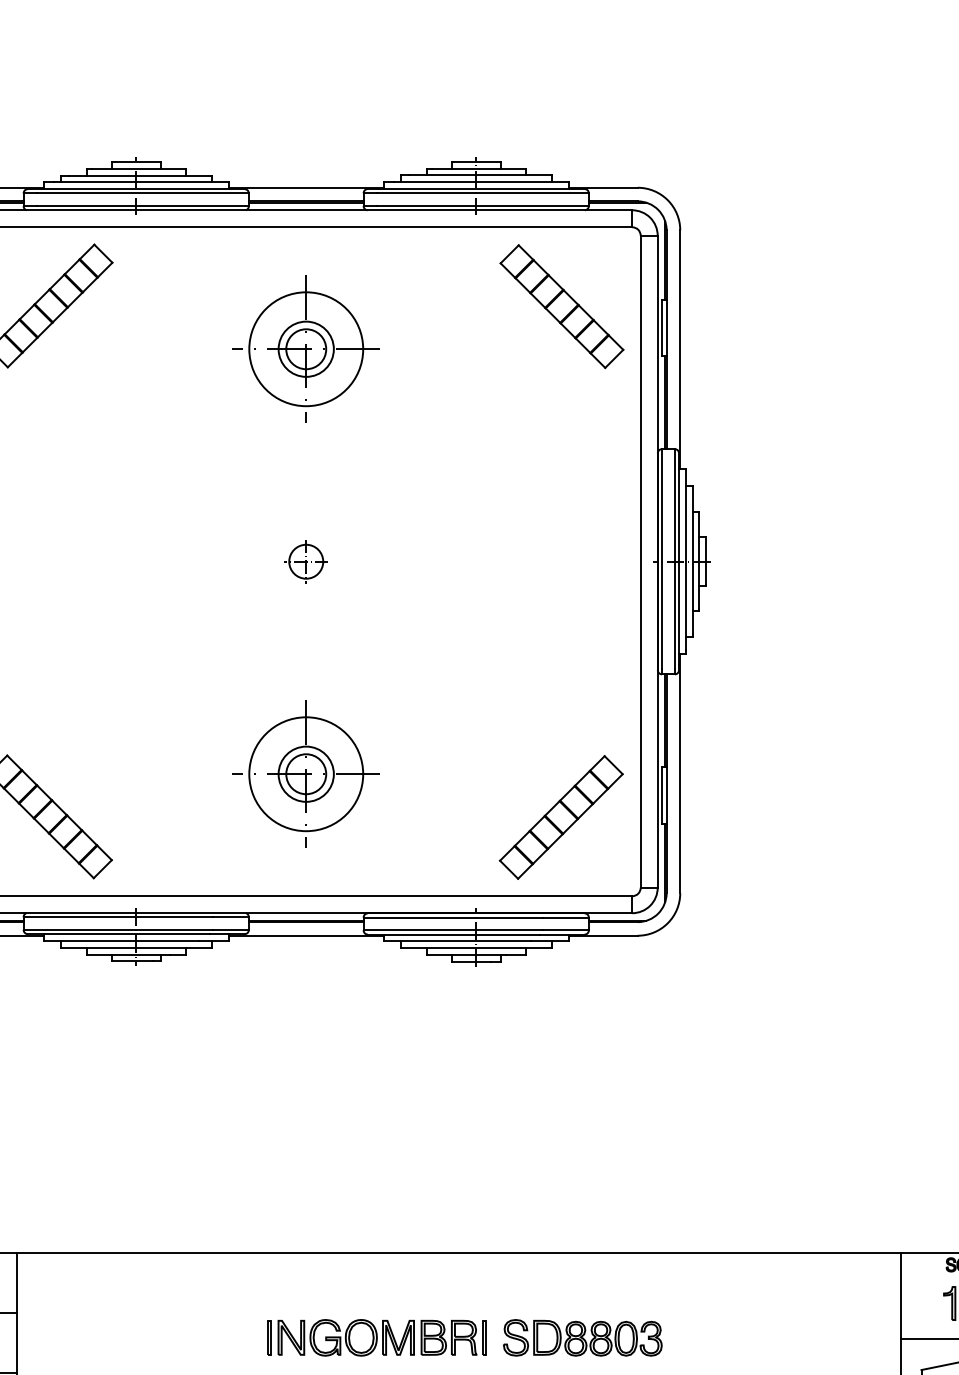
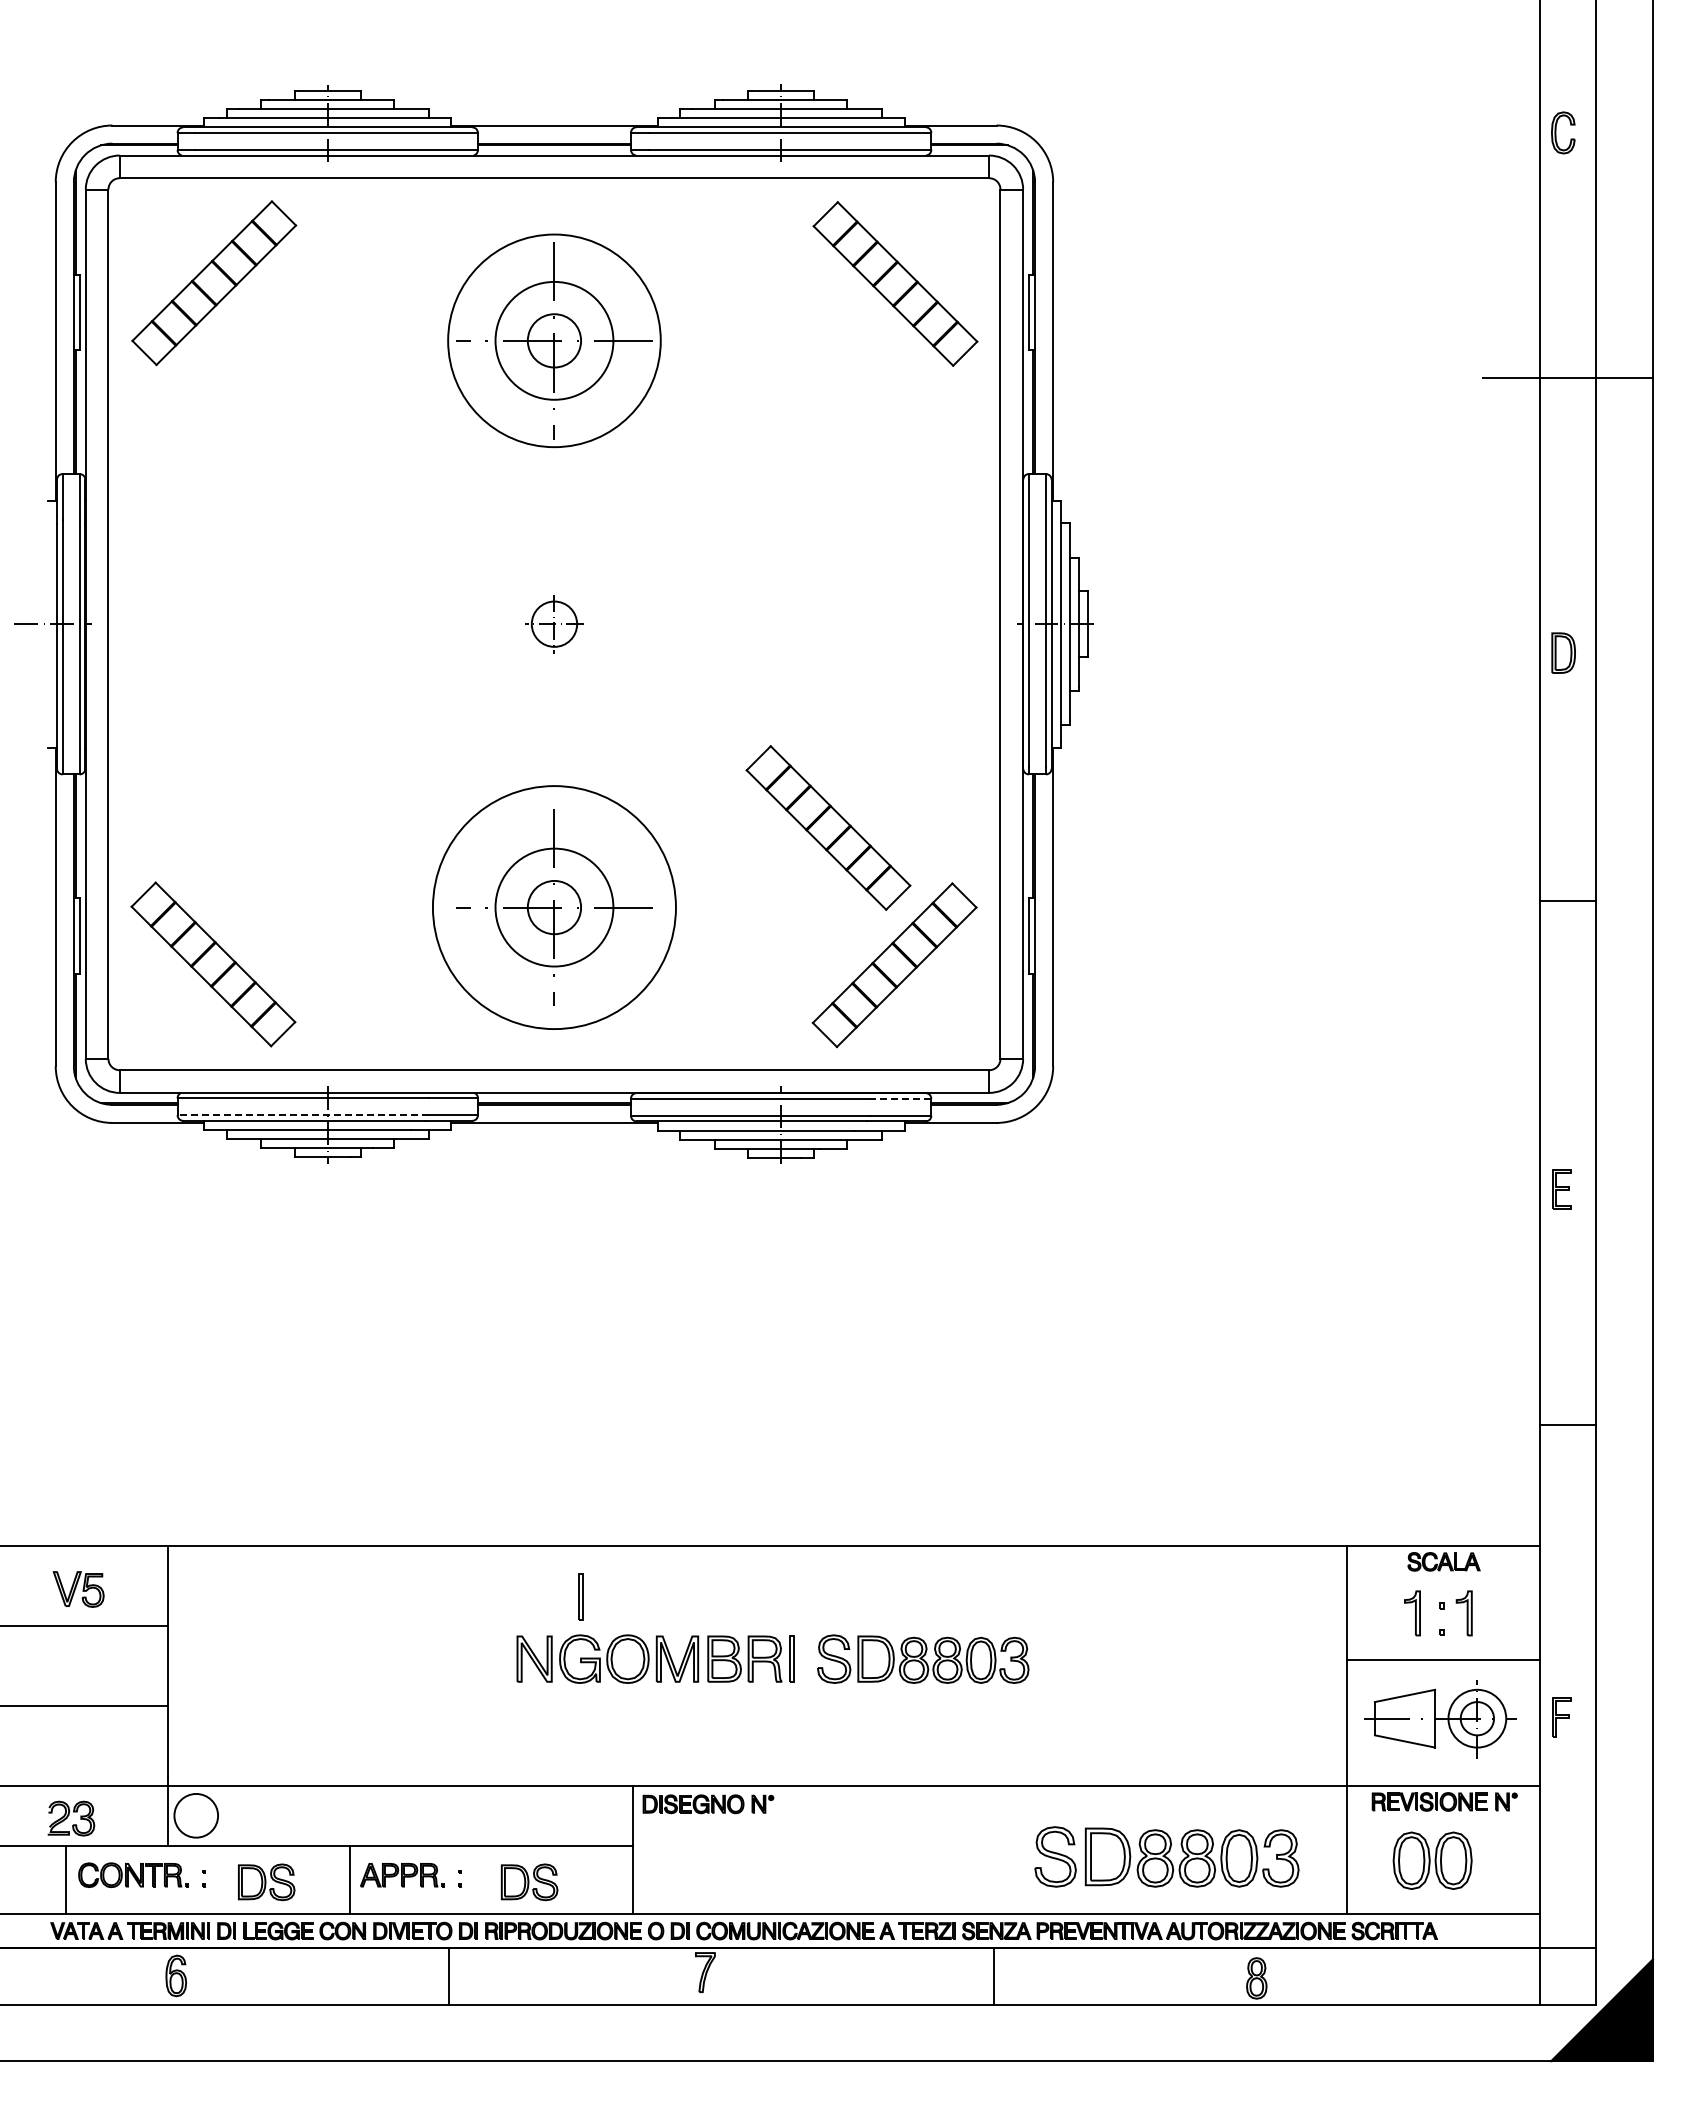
circle: (306, 348) -> (554, 340), size x1.4
circle: (306, 348) -> (554, 340), size x1.6
part: (511, 714) -> (828, 827), added
circle: (306, 774) -> (554, 907), size x1.6
circle: (306, 774) -> (554, 907), size x1.6
line: (565, 917) -> (900, 1098), solid -> dashed
line: (118, 930) -> (303, 1115), solid -> dashed
part: (268, 1337) -> (580, 1596), moved

